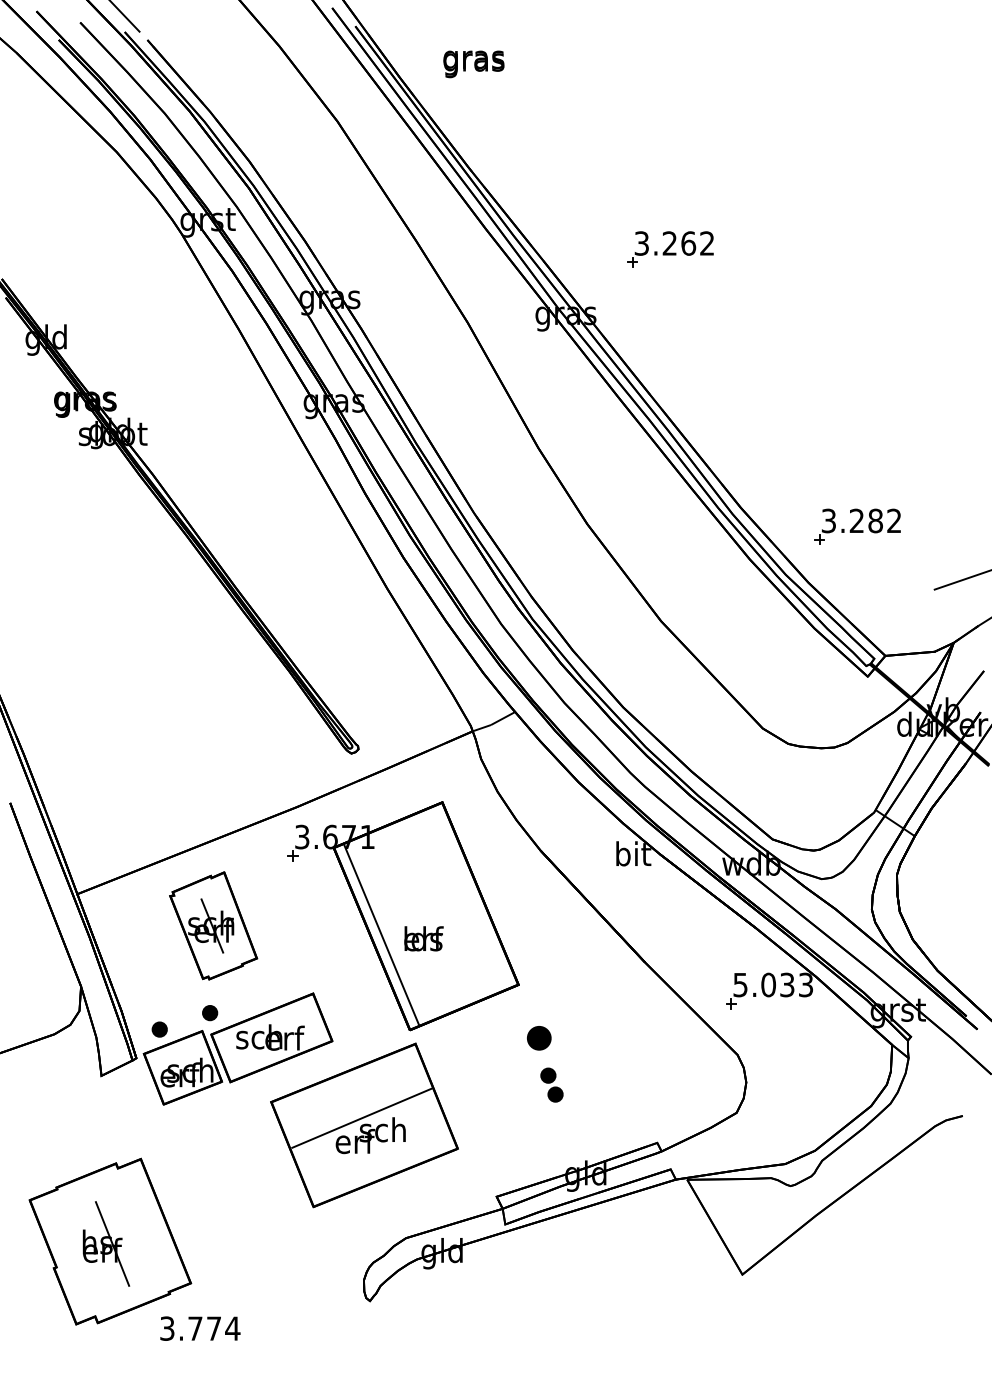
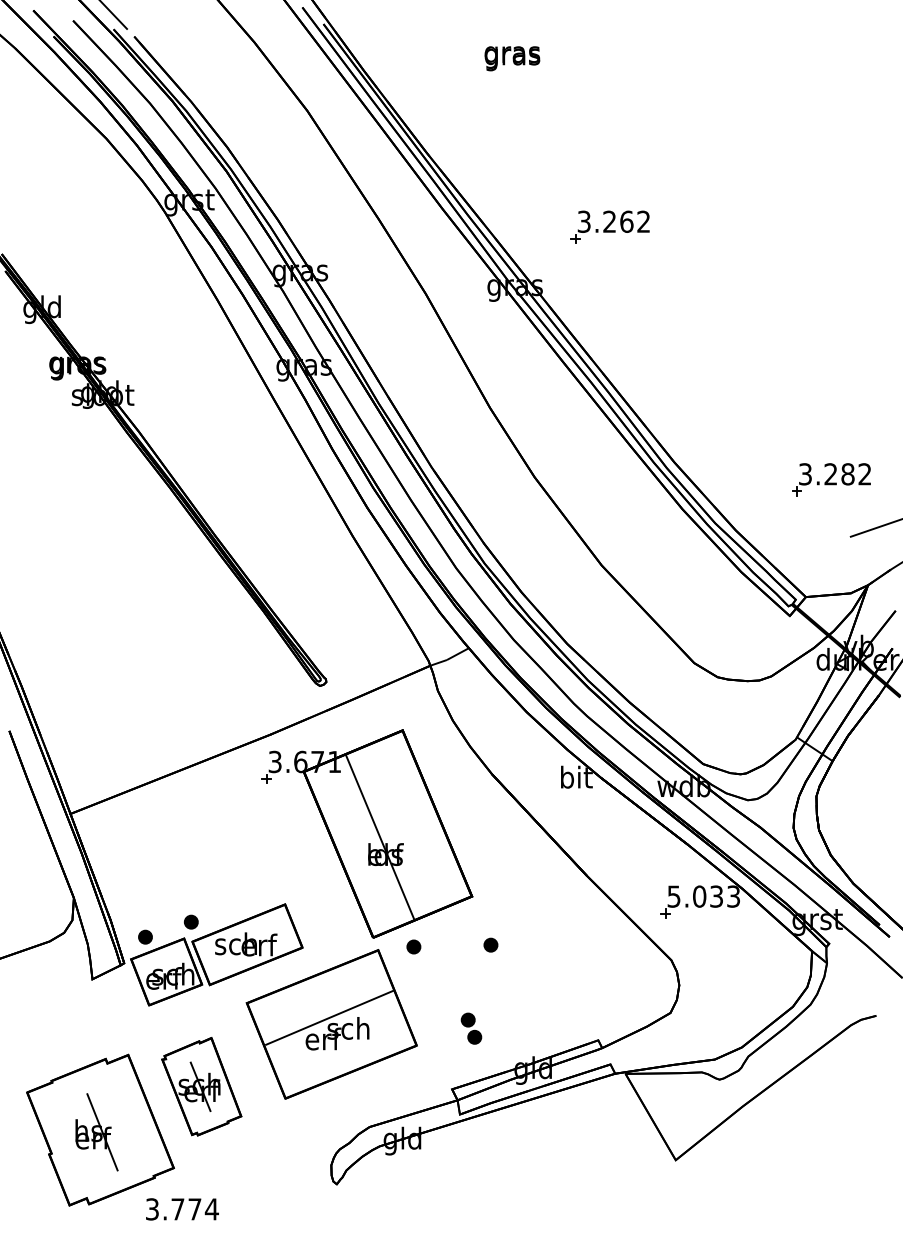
text: (473, 64) -> (512, 58), moved
part: (857, 526) -> (831, 479), moved
part: (213, 925) -> (201, 1086), moved
line: (381, 935) -> (380, 837), moved
part: (539, 1038) -> (491, 945), size x0.62
part: (454, 1040) -> (413, 947), added
part: (551, 1084) -> (471, 1028), moved

